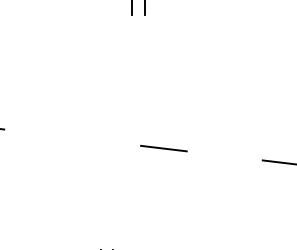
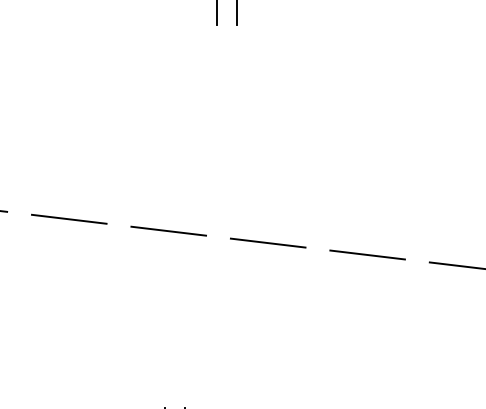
line: (42, 133) -> (69, 218), added
line: (102, 141) -> (167, 231), added
line: (224, 155) -> (367, 254), added

